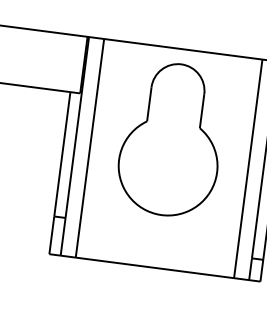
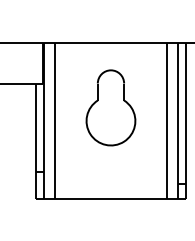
part: (170, 139) -> (110, 107), size x0.7

